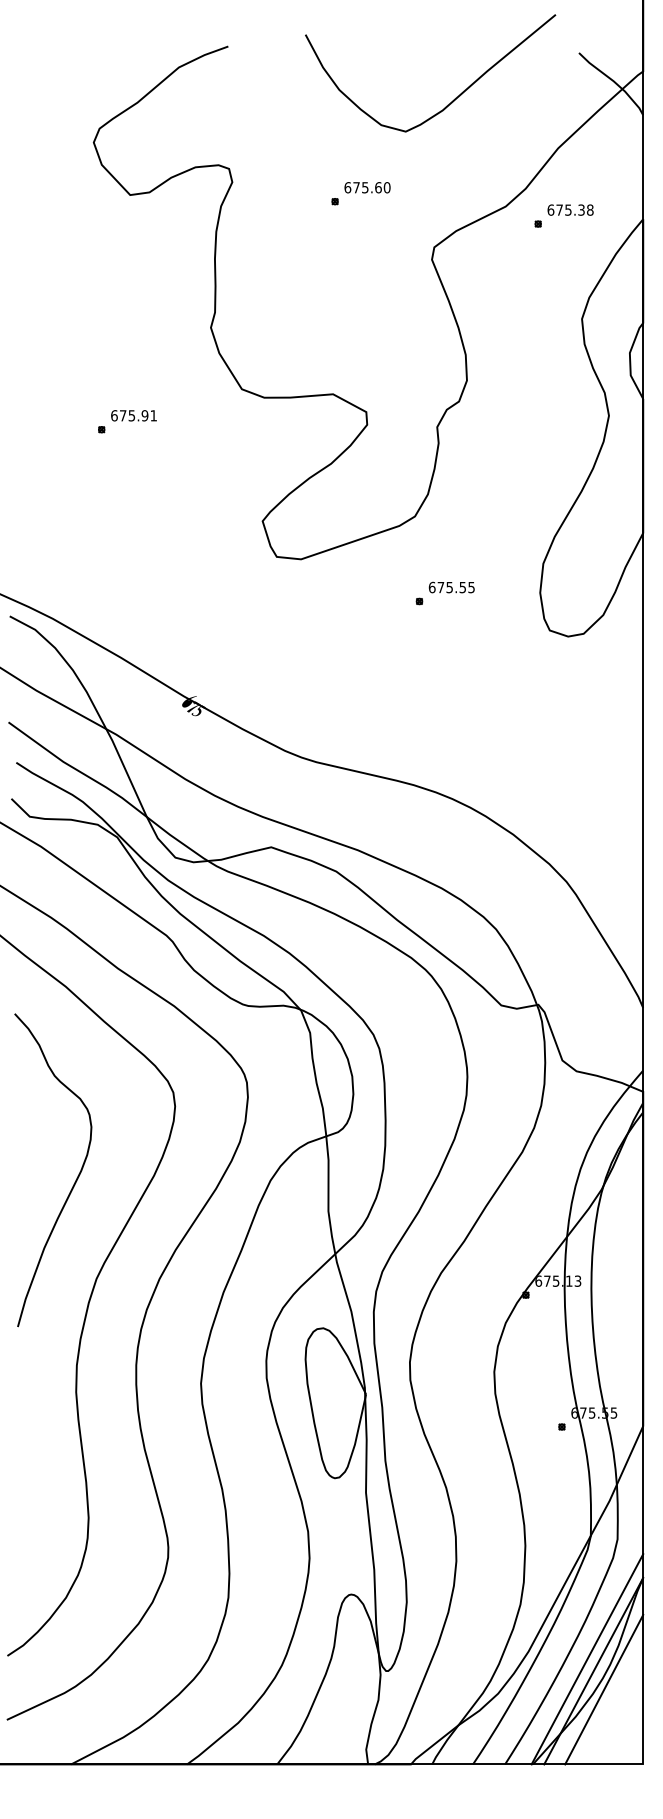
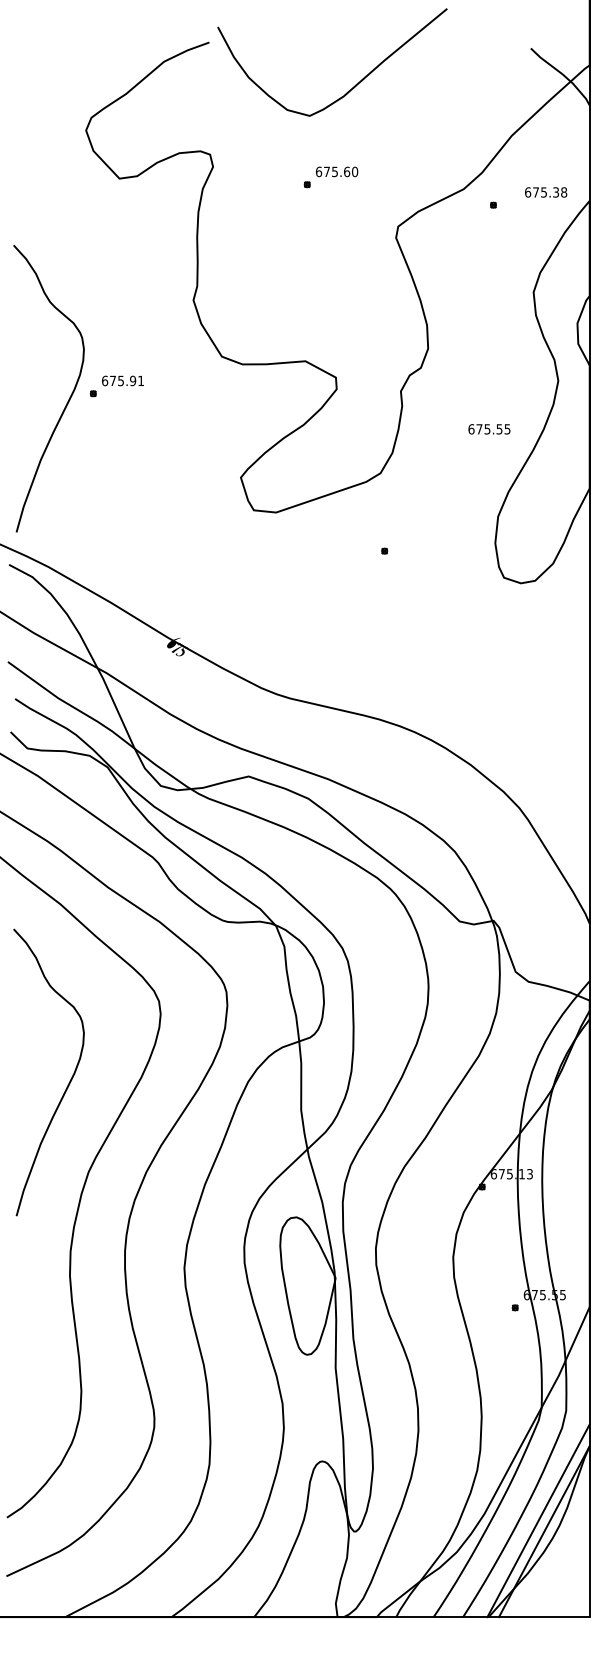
curve: (455, 97) -> (355, 84), moved
text: (570, 209) -> (545, 191), moved
curve: (75, 434) -> (69, 398), added
text: (451, 587) -> (489, 429), moved
line: (604, 1689) -> (554, 1548), removed

